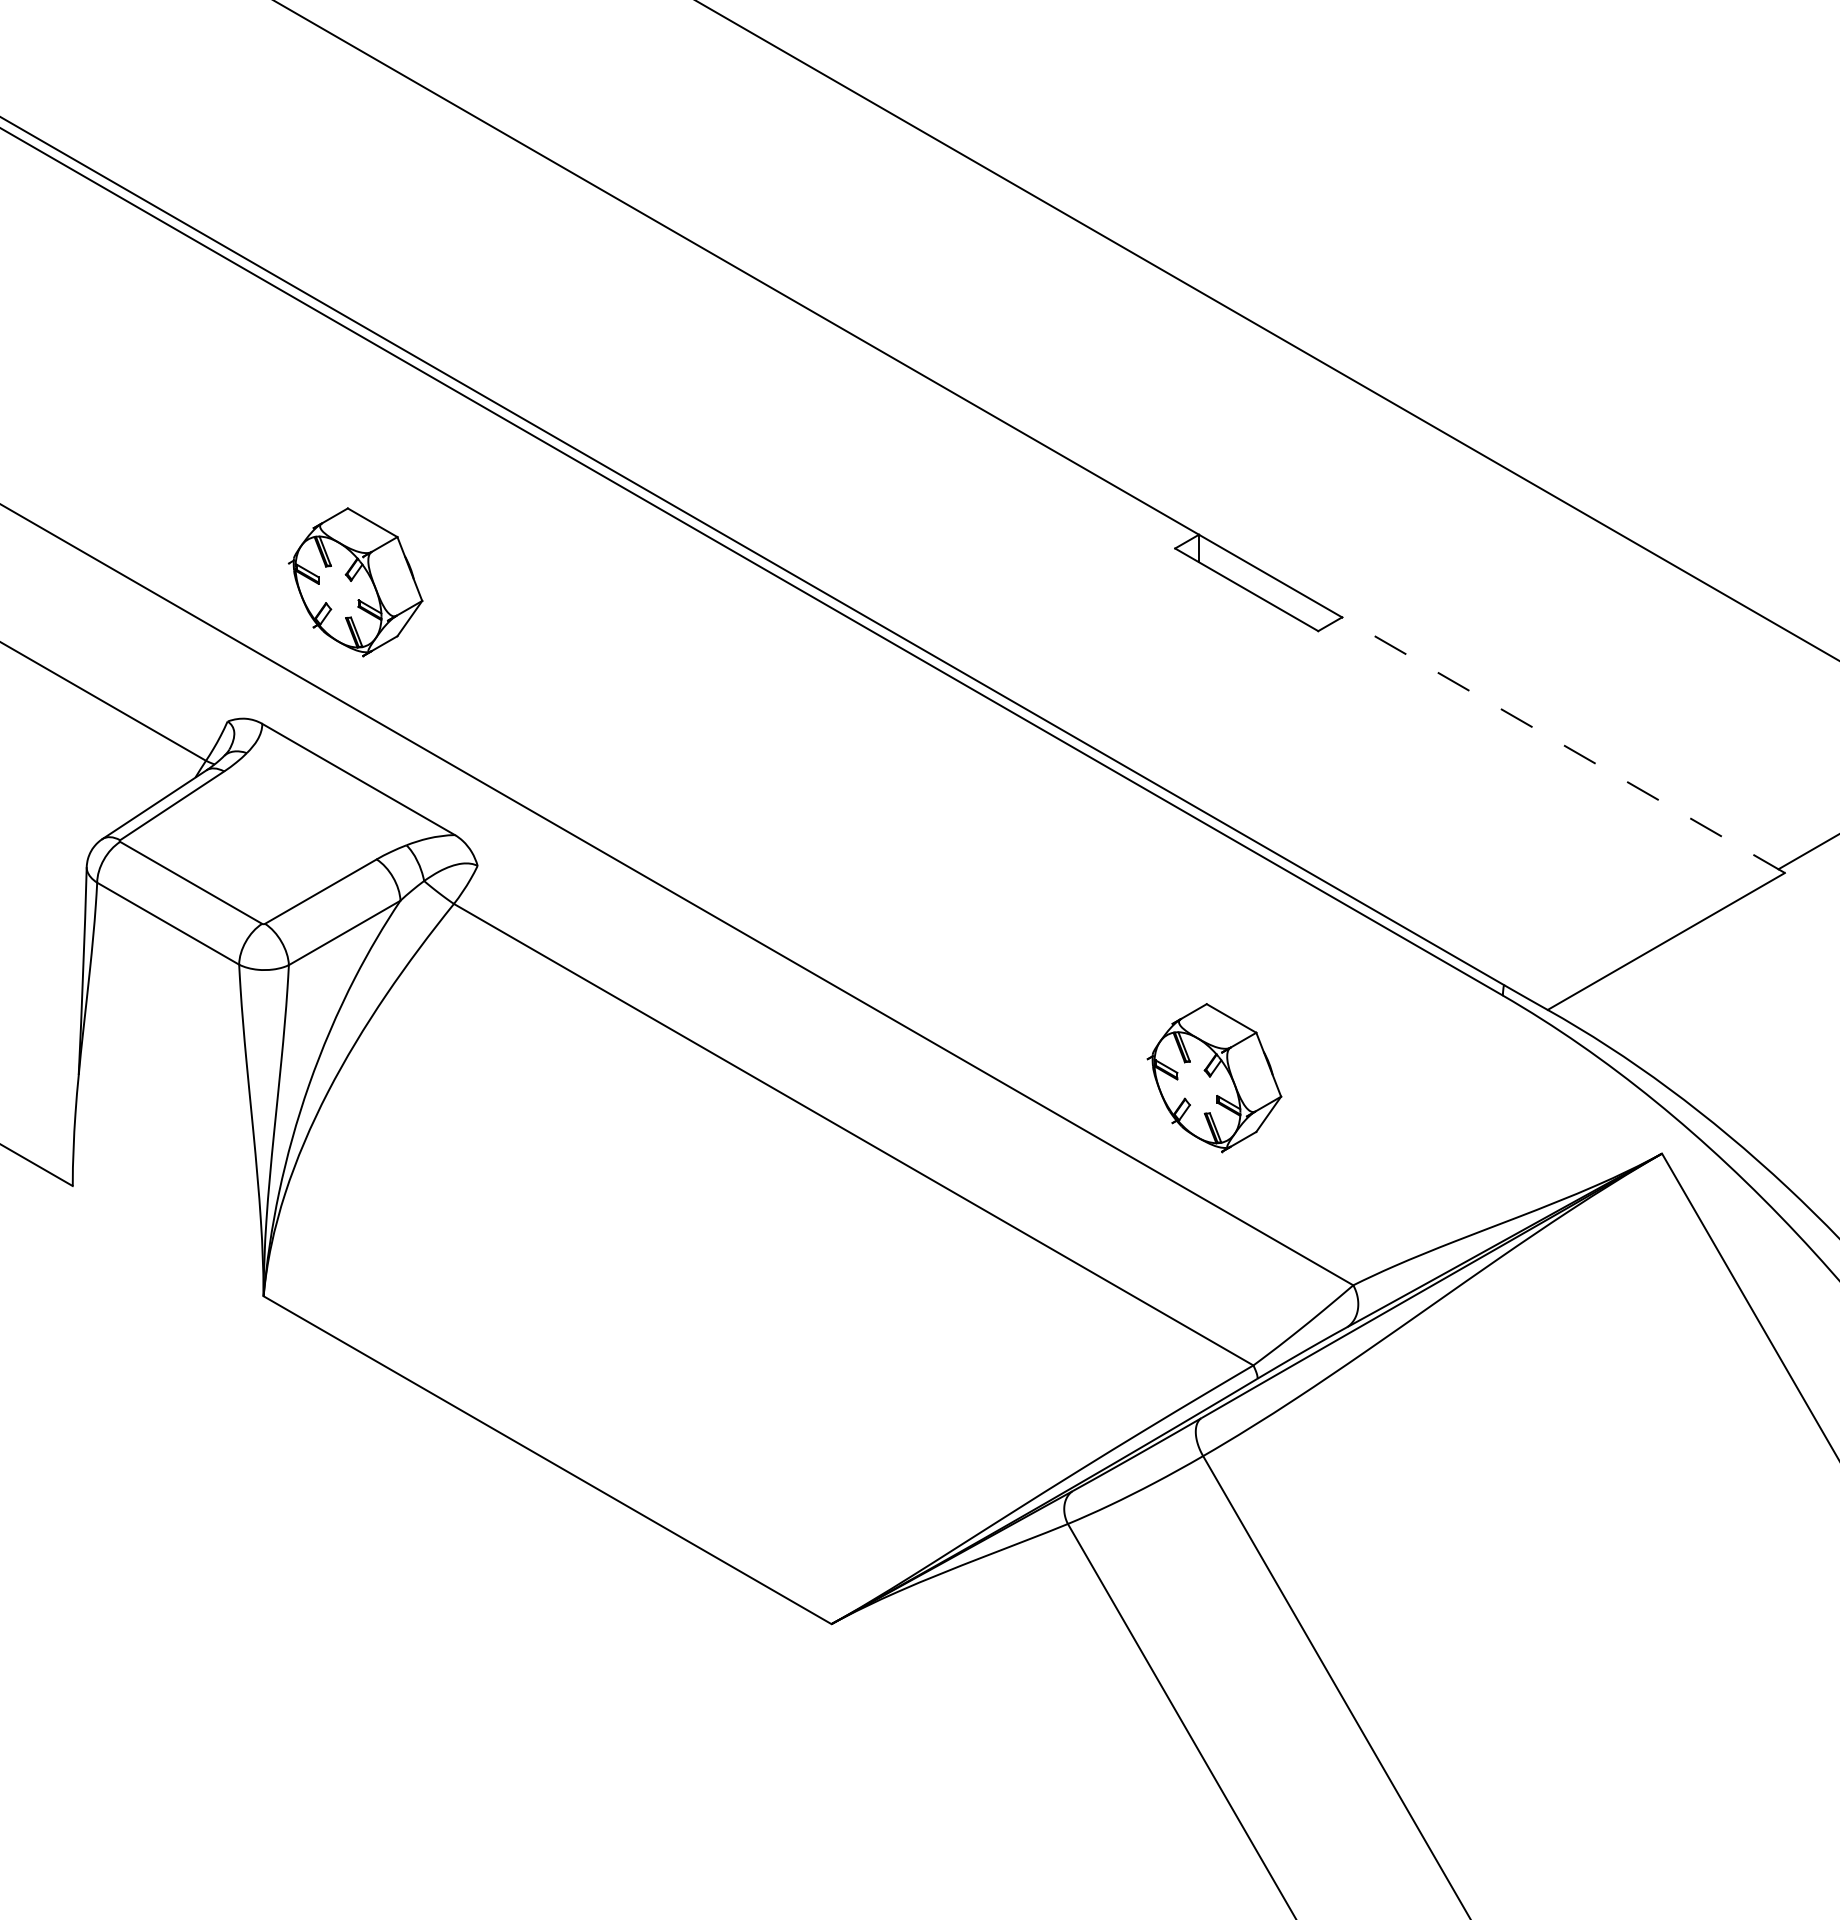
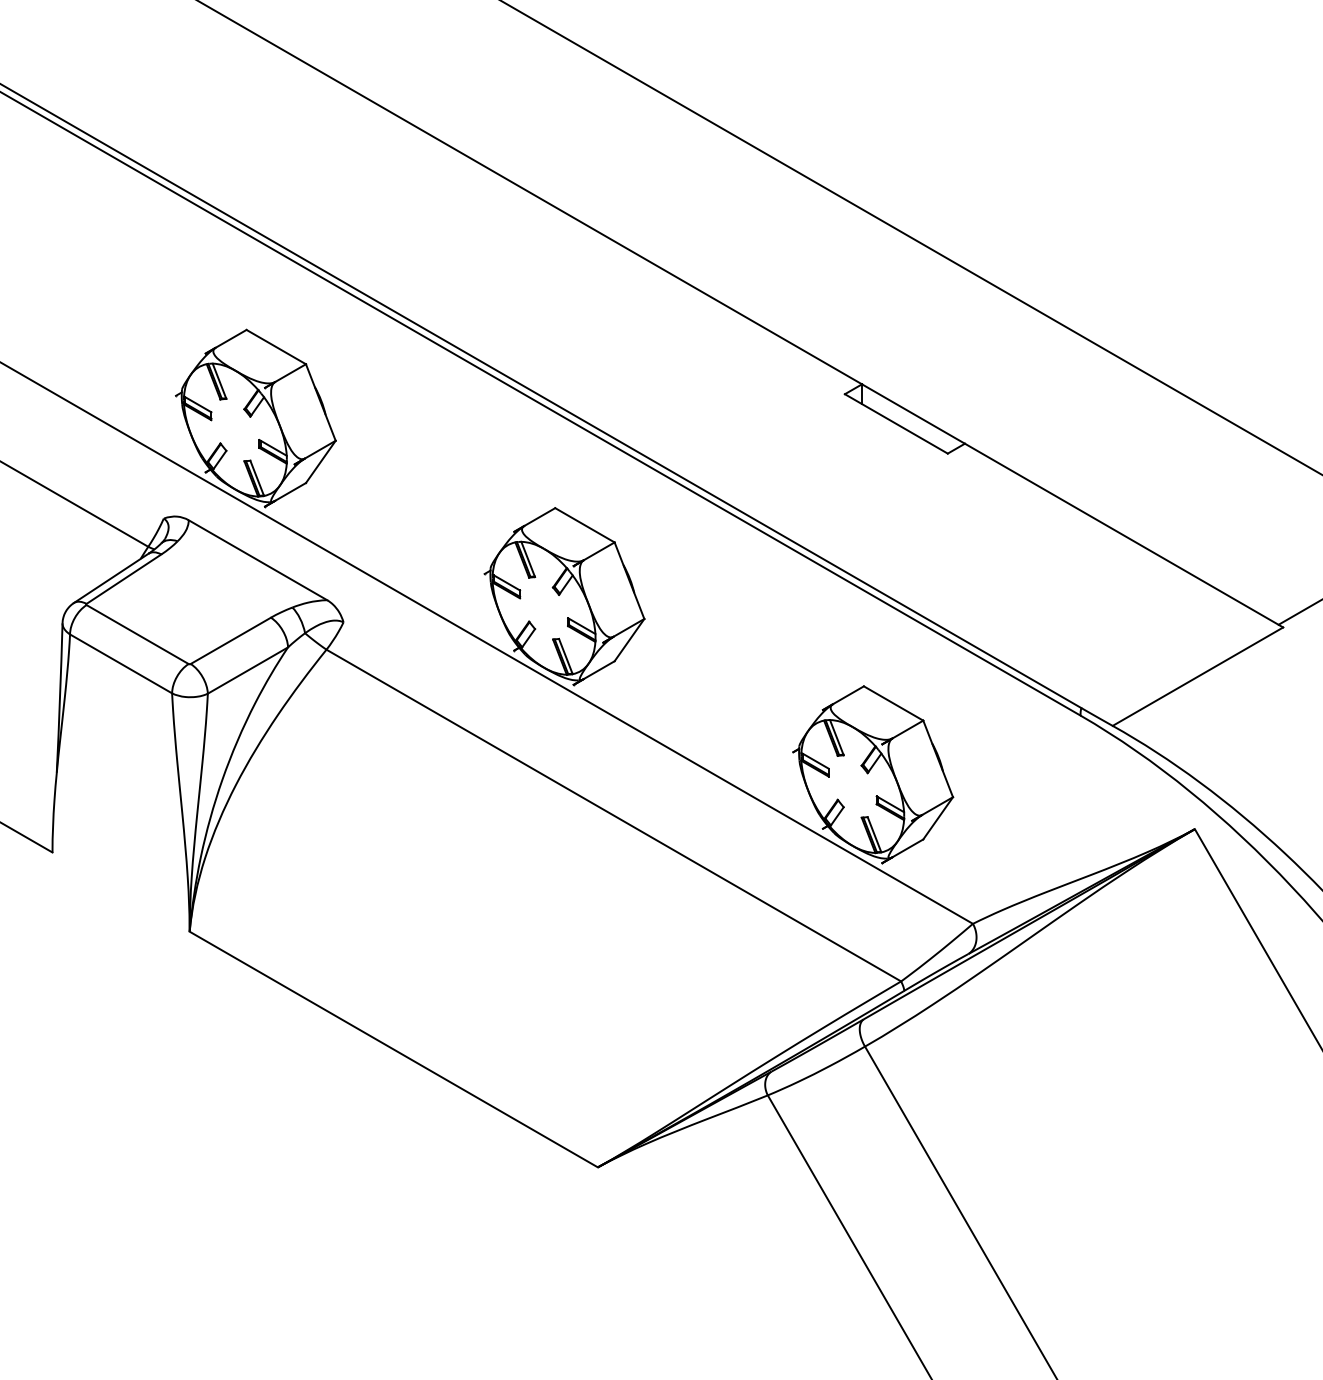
part: (355, 582) -> (255, 418), size x1.67
line: (1563, 745) -> (1124, 535), dashed -> solid
part: (785, 829) -> (564, 596), added
part: (1214, 1077) -> (873, 774), size x1.67

